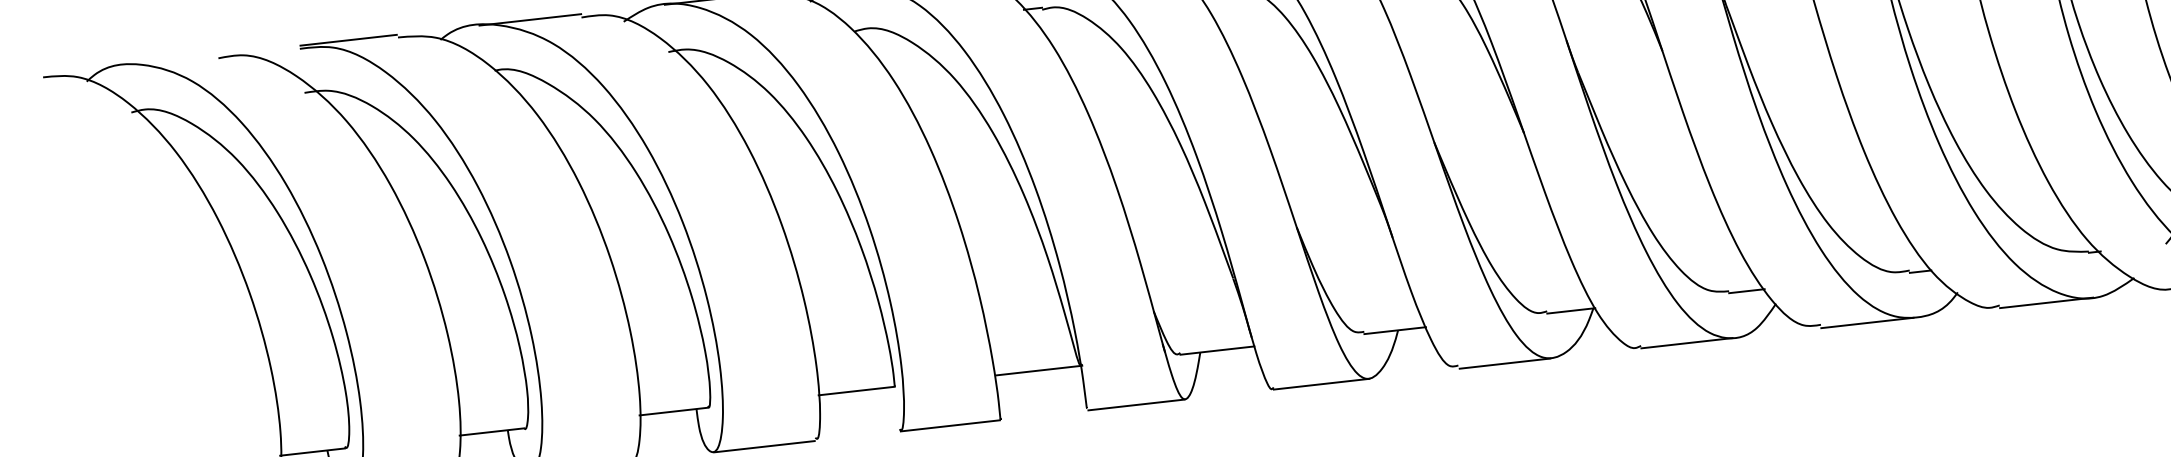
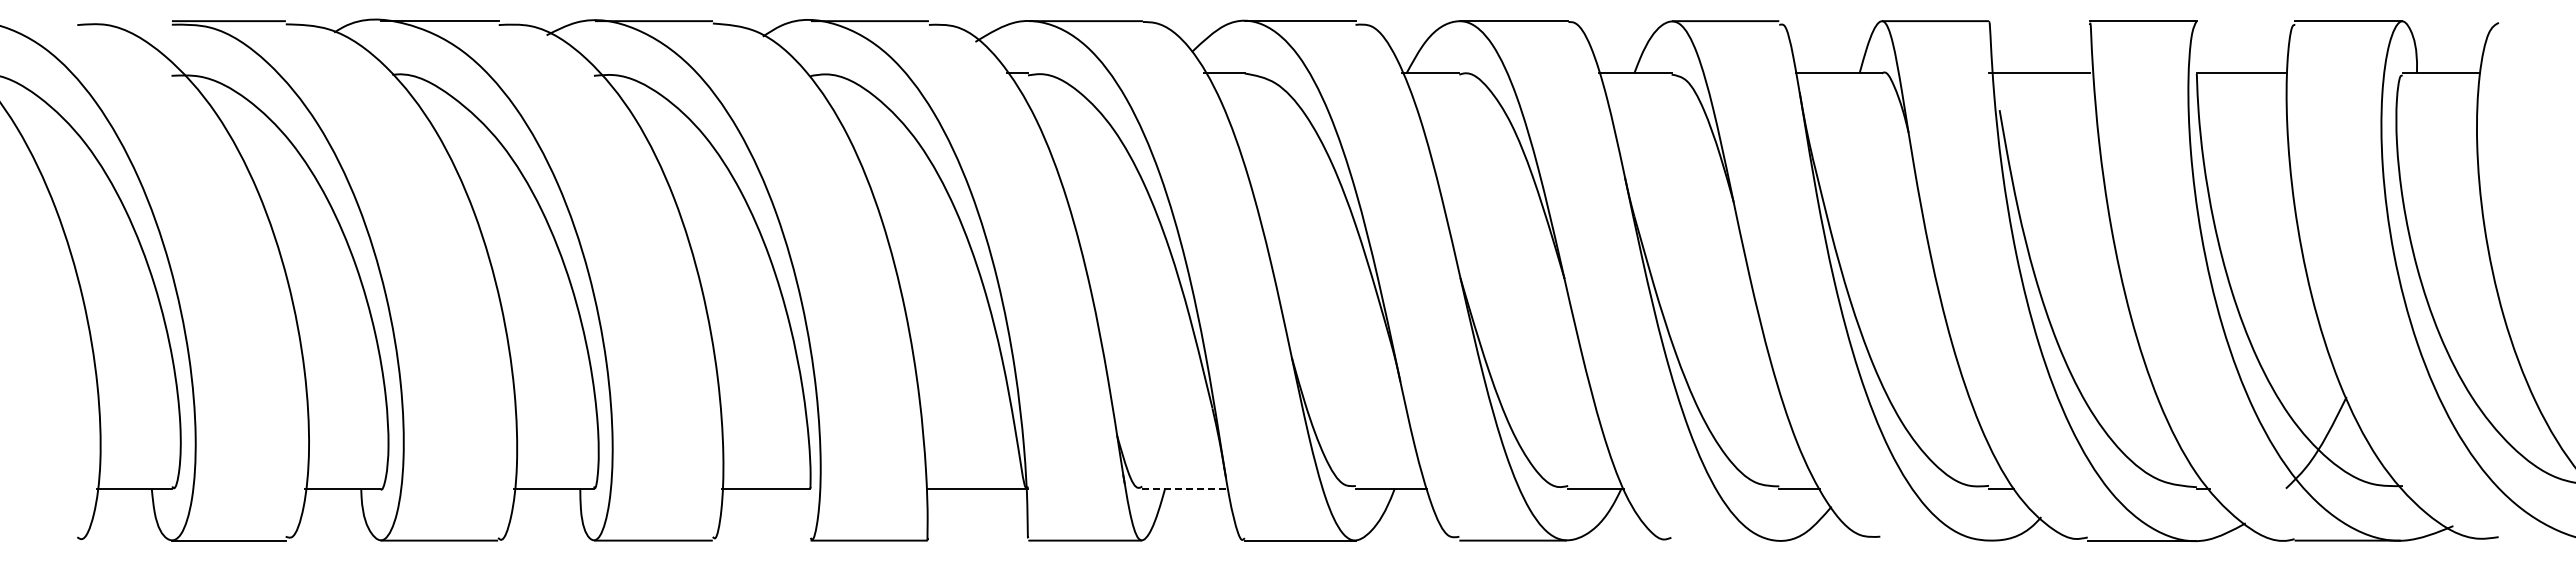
line: (1867, 322) -> (1933, 540), removed
line: (1687, 343) -> (1724, 540), removed
line: (1217, 350) -> (1185, 488), solid -> dashed

